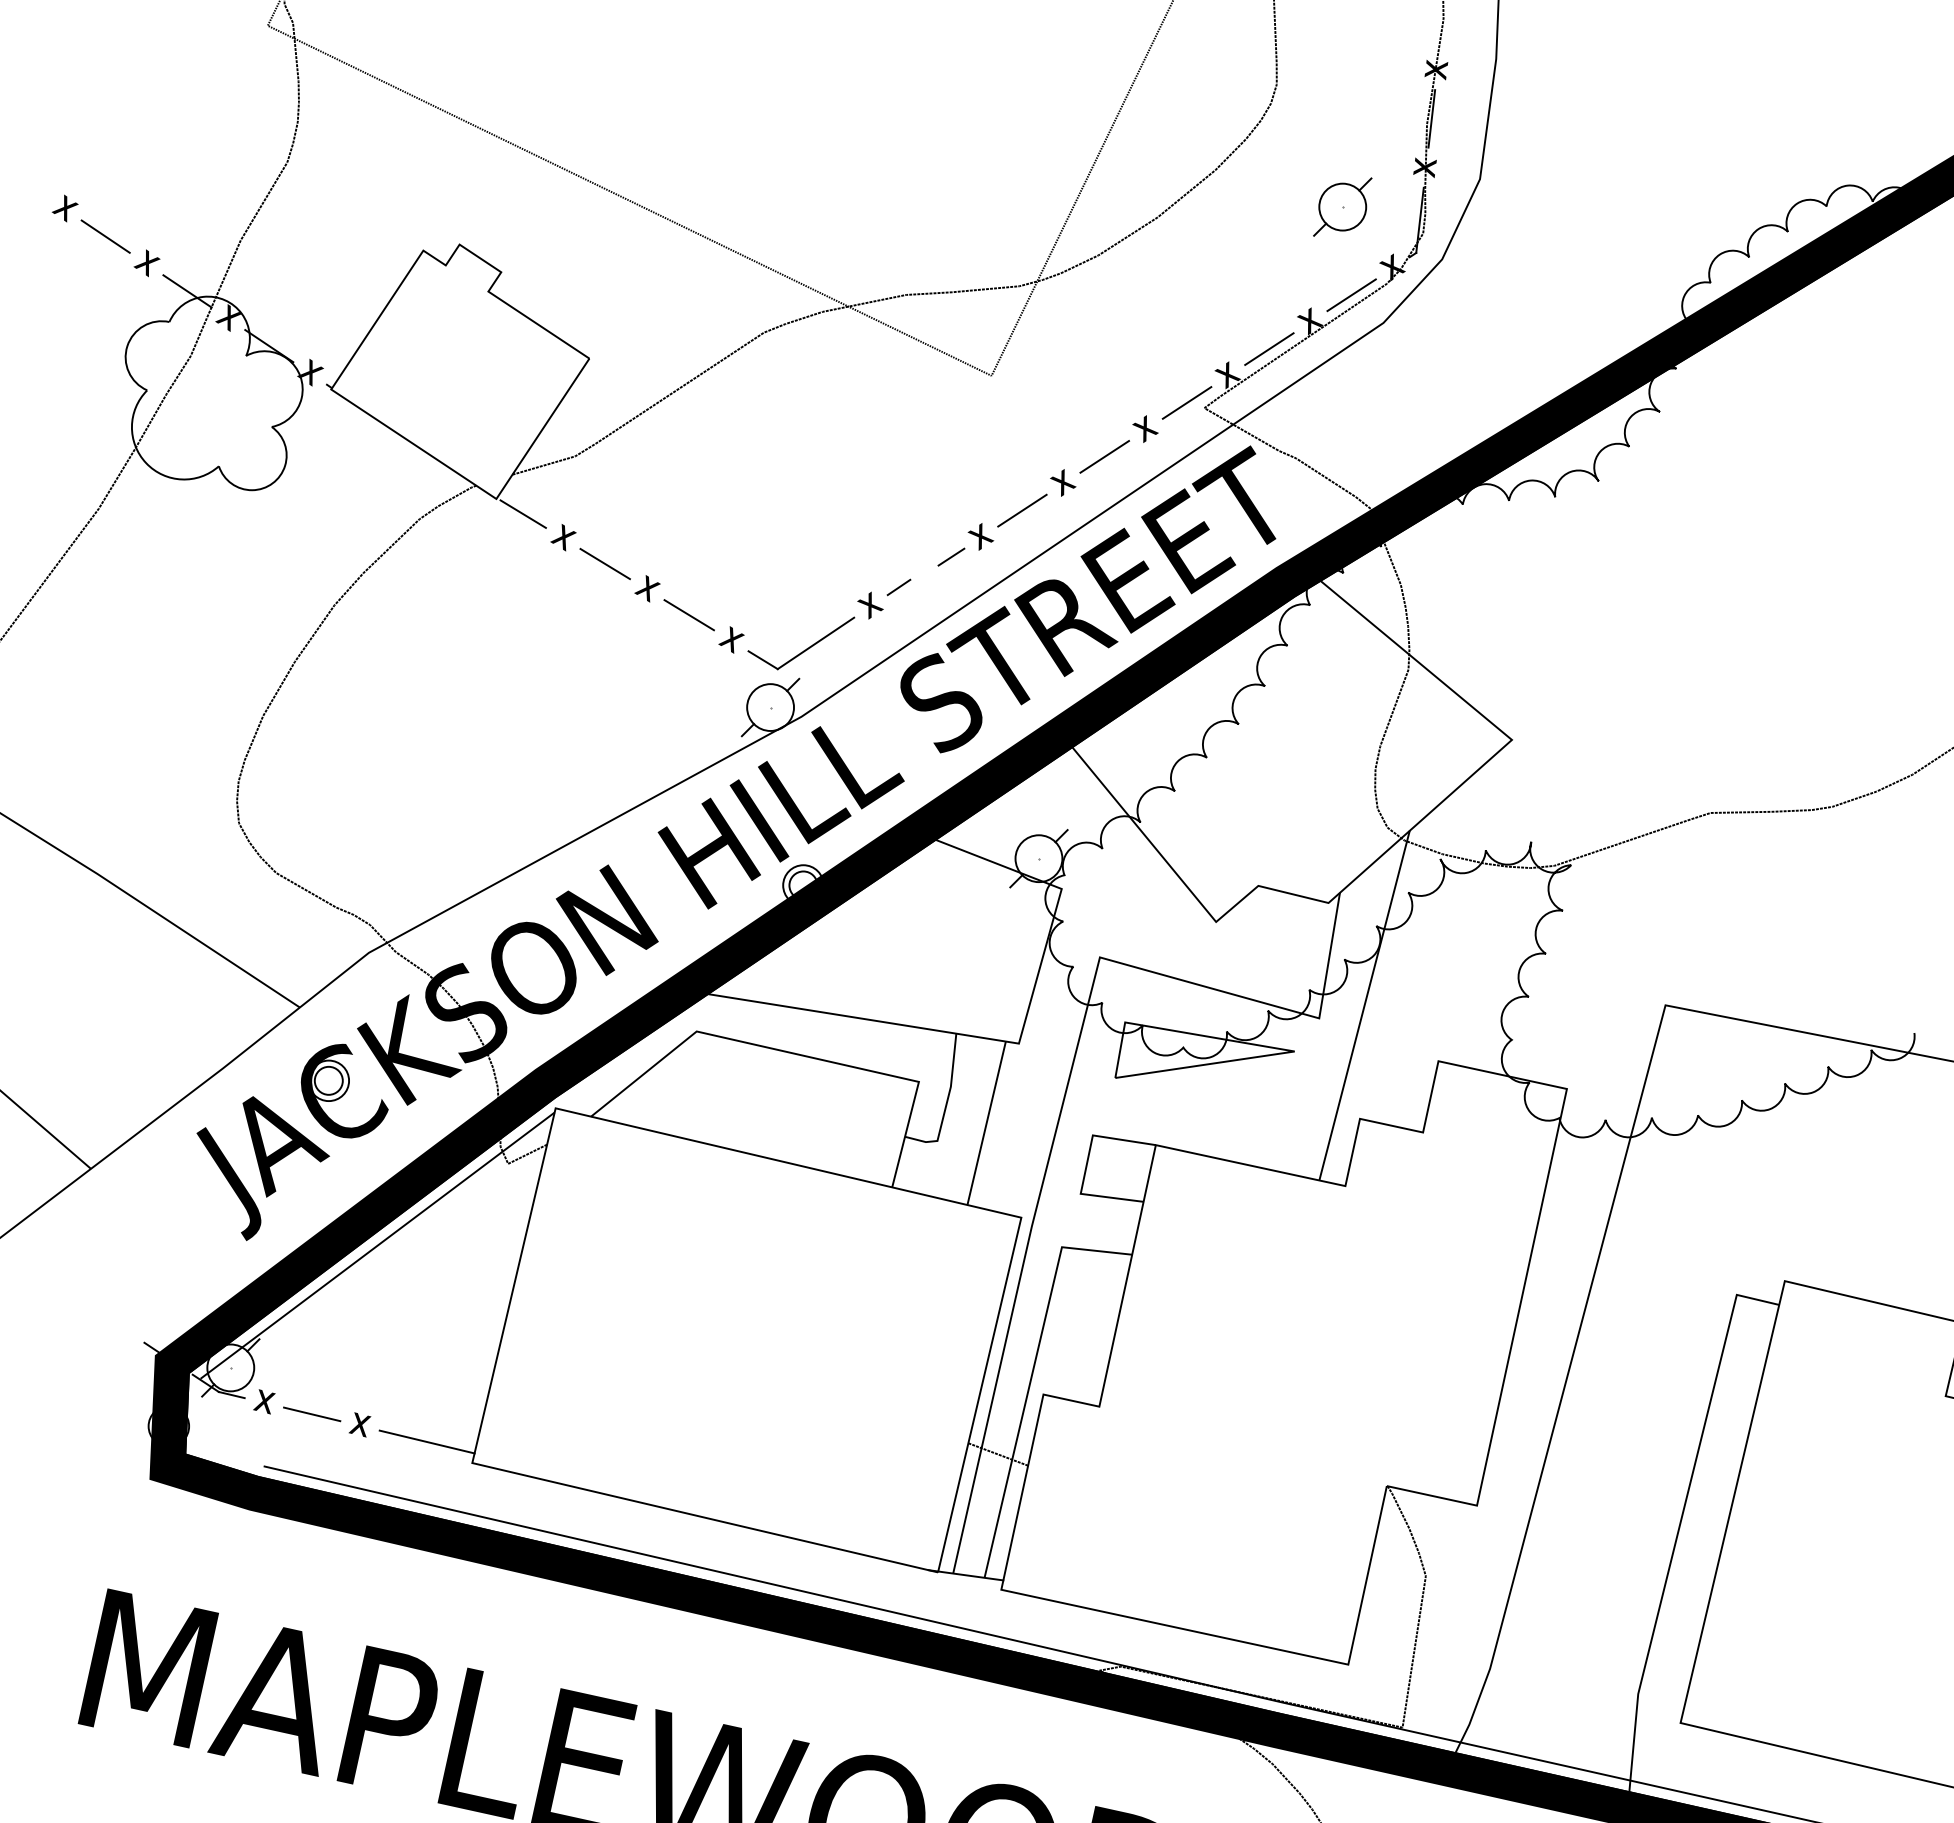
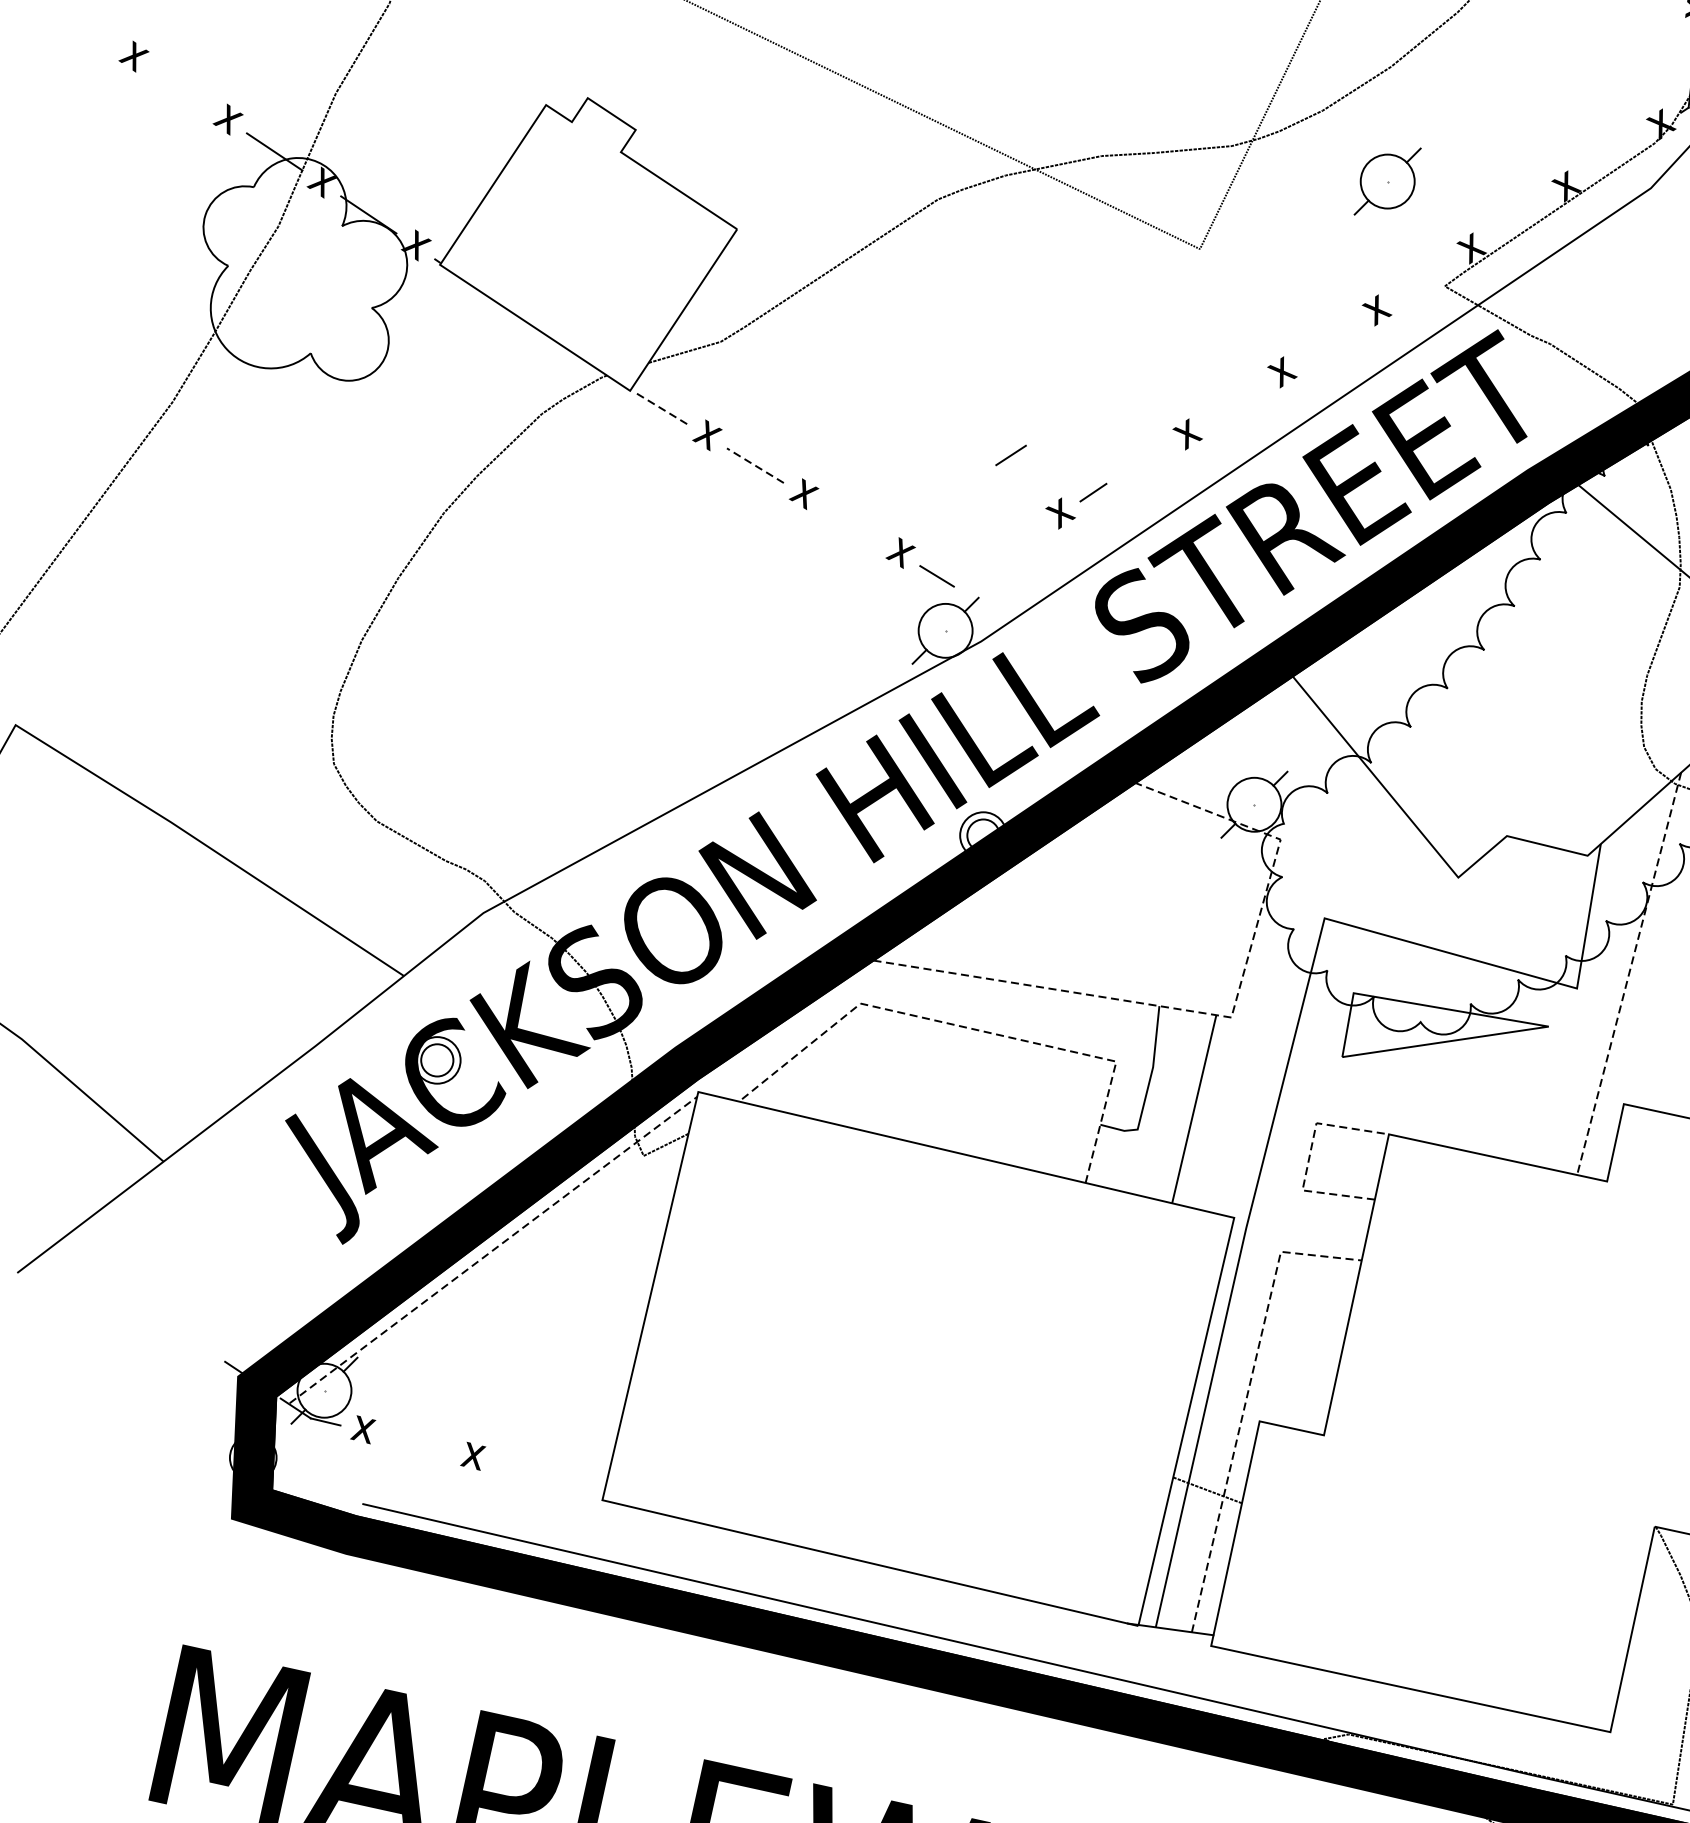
part: (1342, 206) -> (1387, 180), moved
line: (105, 236) -> (180, 88), removed
line: (1351, 295) -> (1614, 156), removed
line: (1269, 348) -> (1519, 217), removed
line: (1186, 402) -> (1424, 279), removed
line: (1104, 456) -> (1329, 341), removed
line: (1022, 510) -> (1235, 404), removed
line: (523, 514) -> (661, 408), solid -> dashed
line: (951, 556) -> (1011, 454), moved
line: (605, 564) -> (755, 466), solid -> dashed
line: (688, 615) -> (851, 524), removed
line: (815, 643) -> (997, 557), removed
line: (1364, 1005) -> (1629, 973), solid -> dashed
line: (1011, 1042) -> (1222, 1016), solid -> dashed
line: (794, 1053) -> (973, 1028), solid -> dashed
line: (1086, 1164) -> (1309, 1156), solid -> dashed
line: (377, 1245) -> (493, 1249), solid -> dashed
line: (1031, 1377) -> (1245, 1401), solid -> dashed
line: (312, 1414) -> (418, 1444), removed
line: (426, 1441) -> (549, 1475), removed

